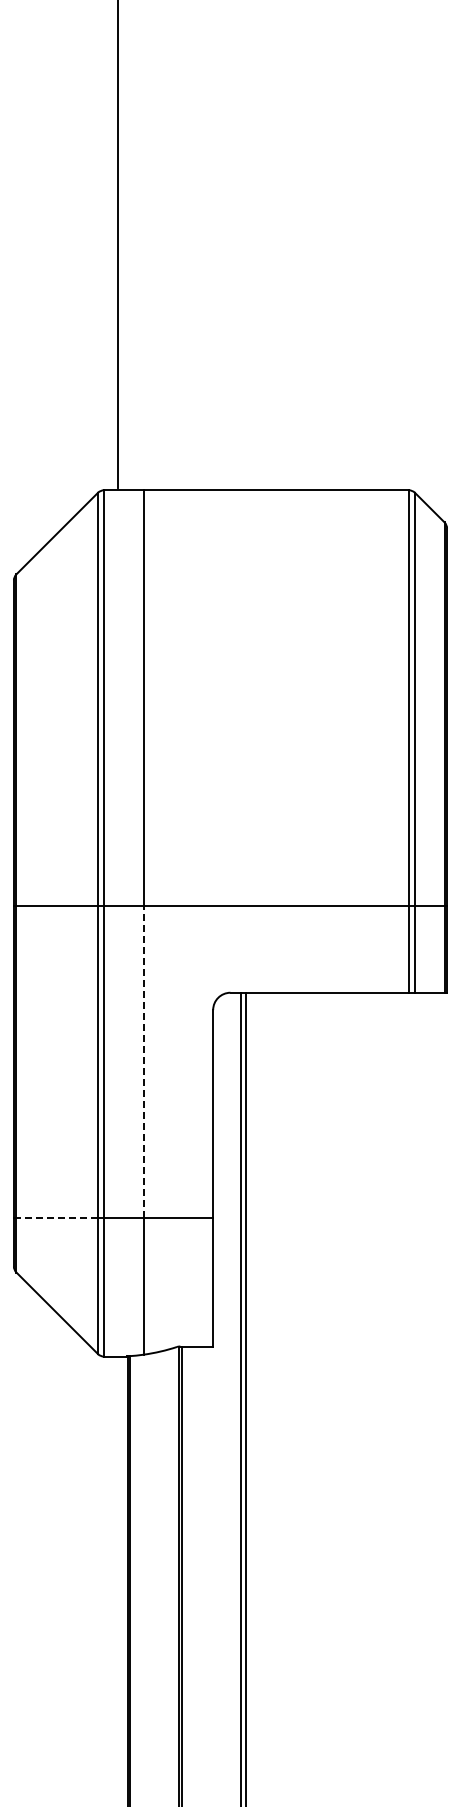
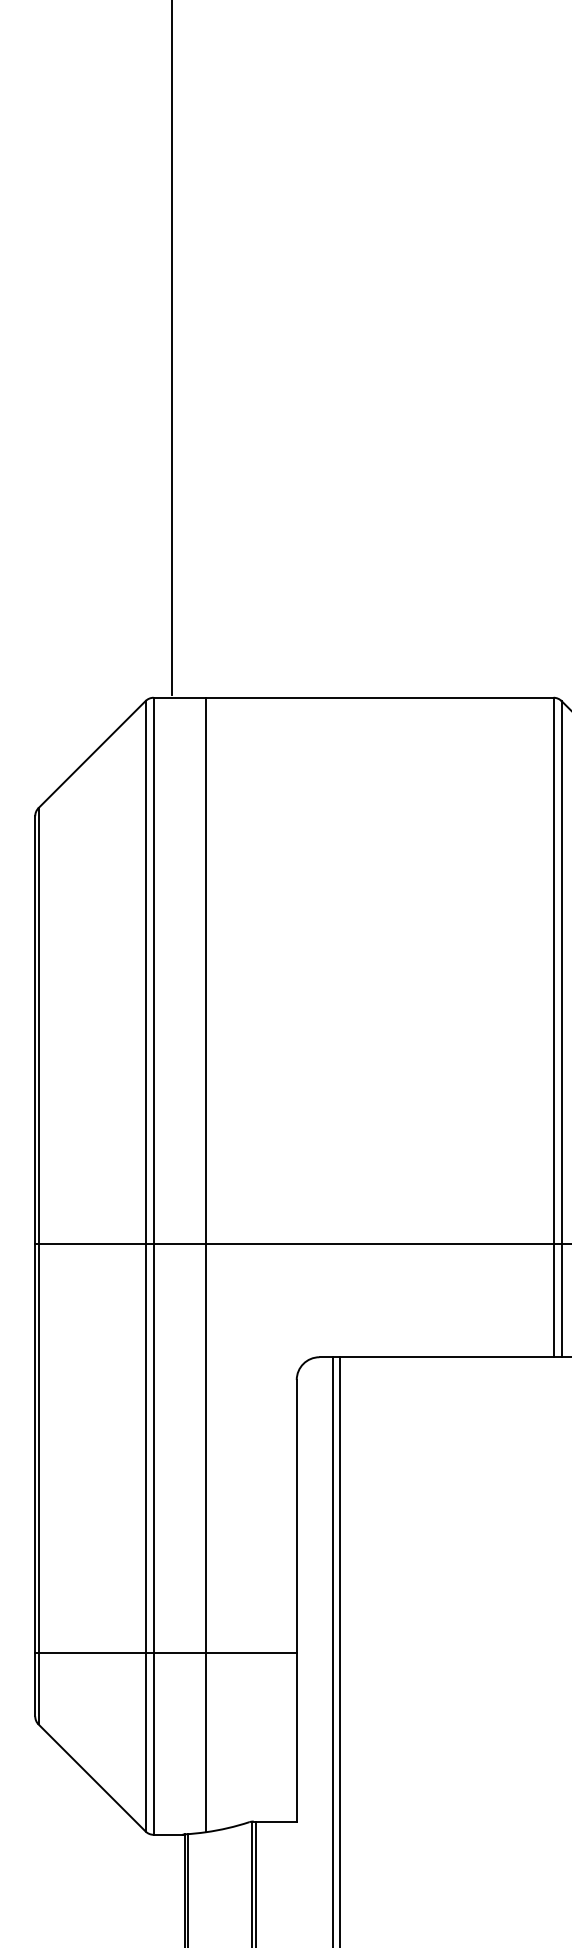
line: (143, 1062) -> (205, 1448), dashed -> solid
line: (57, 1218) -> (92, 1653), dashed -> solid

